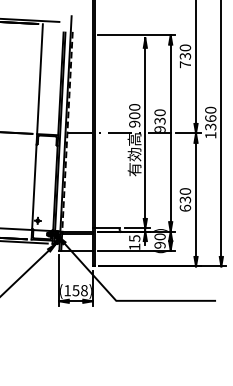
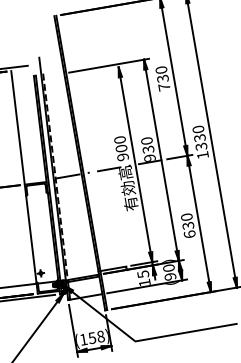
text: (210, 118) -> (199, 137), 1360 -> 1330

